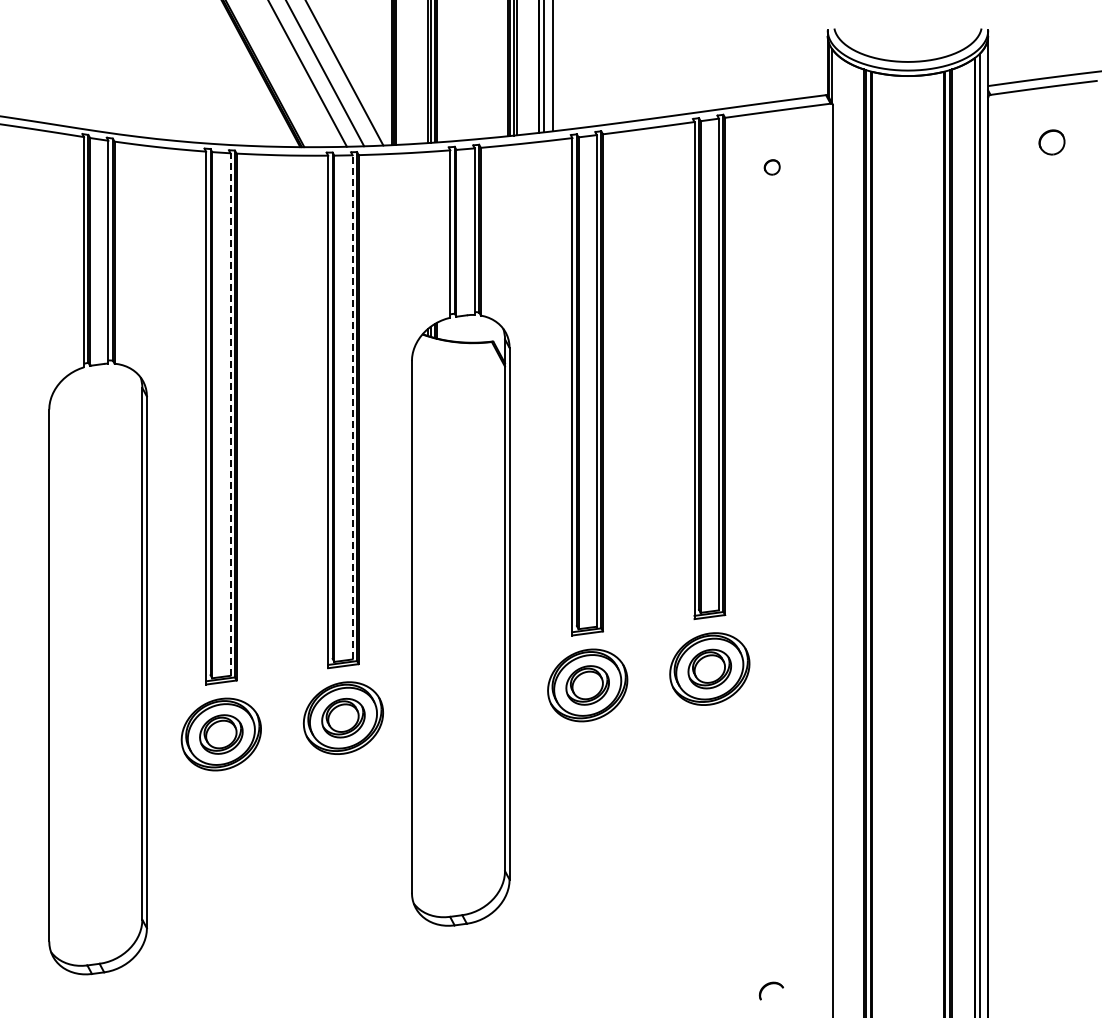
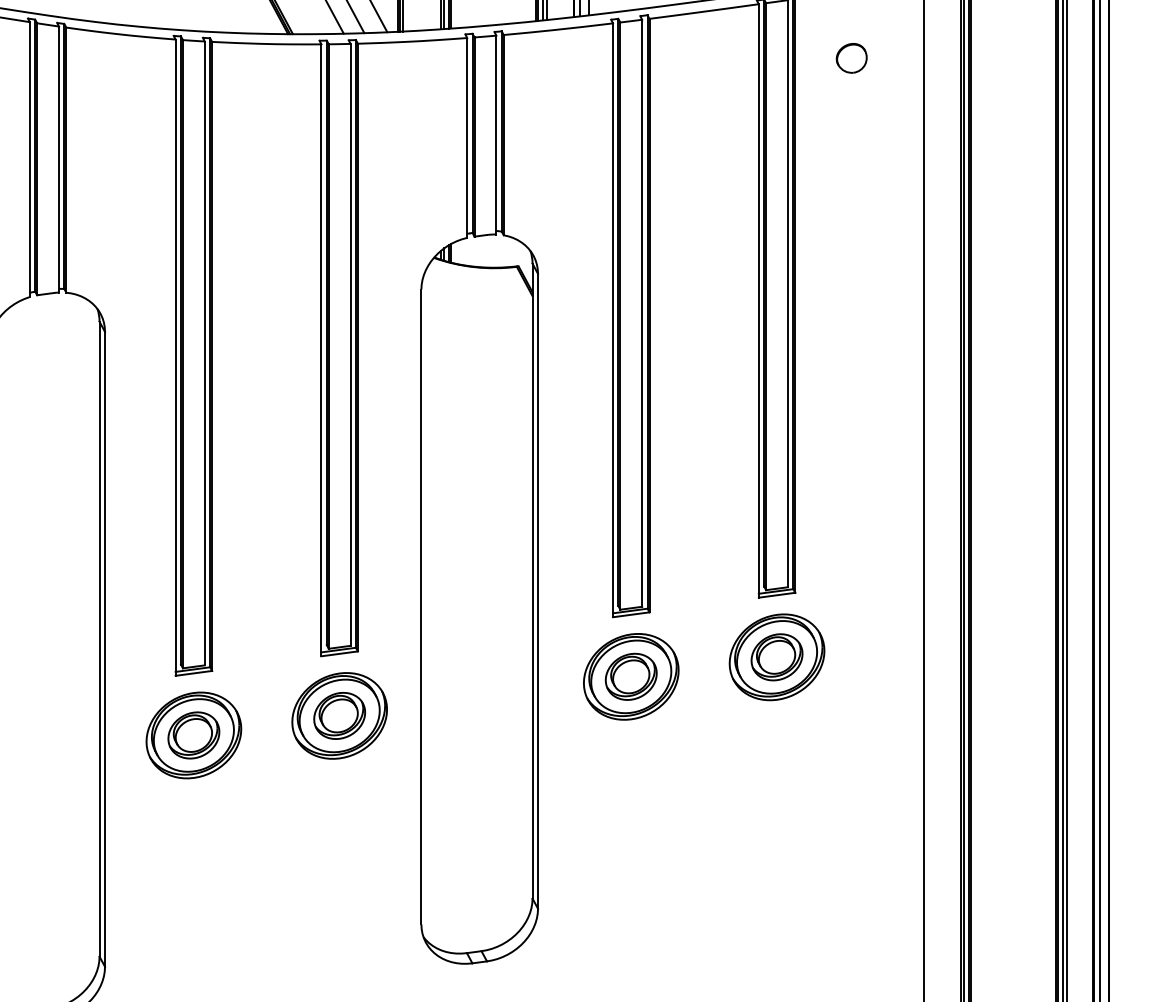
part: (771, 167) -> (850, 58), size x1.67
line: (352, 406) -> (350, 343), dashed -> solid
line: (230, 414) -> (204, 353), dashed -> solid

